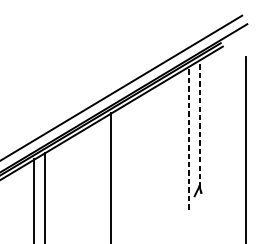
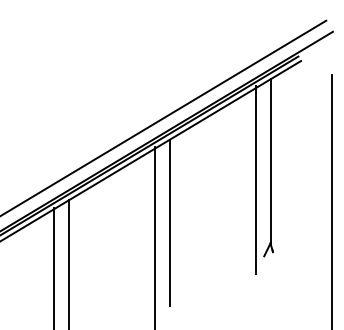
line: (200, 123) -> (271, 161), dashed -> solid
line: (188, 138) -> (256, 180), dashed -> solid
line: (122, 170) -> (169, 222), added

